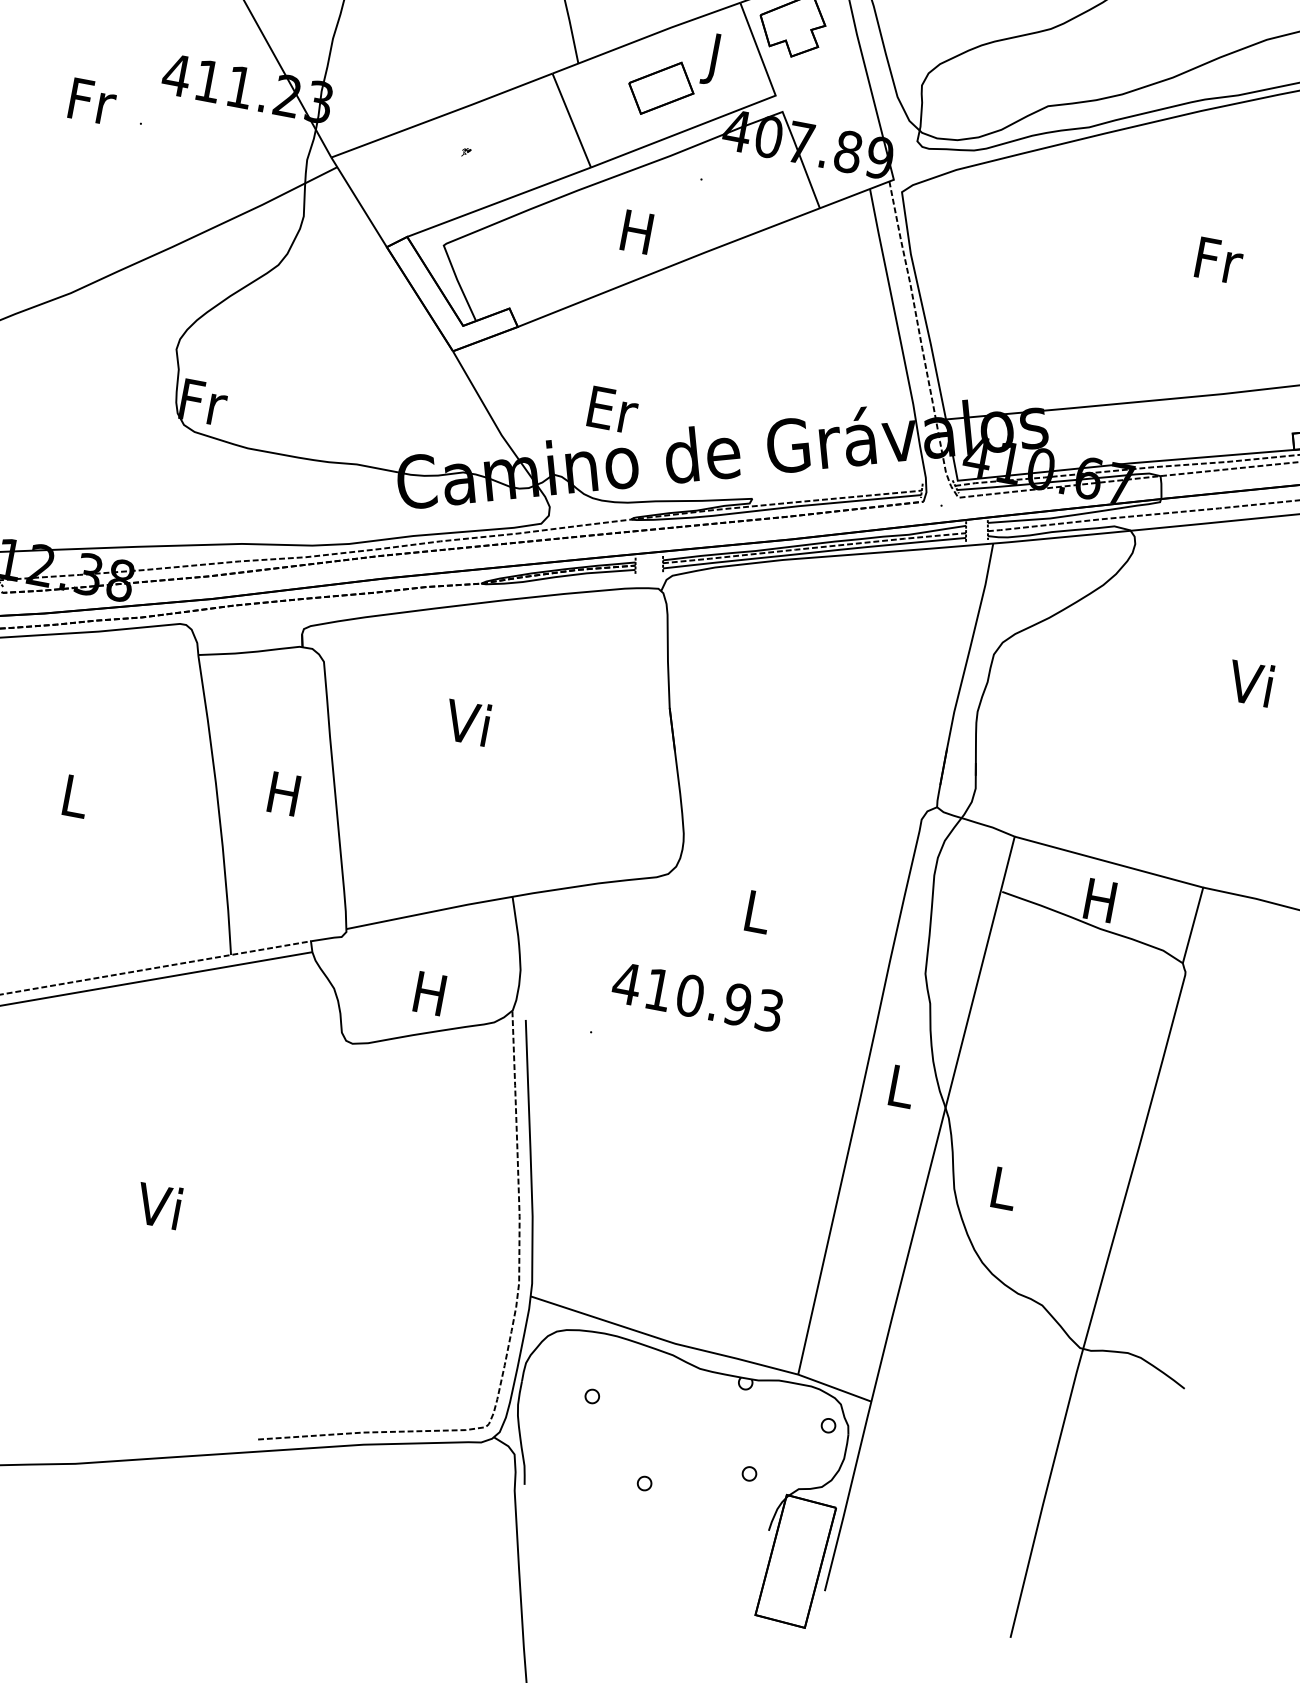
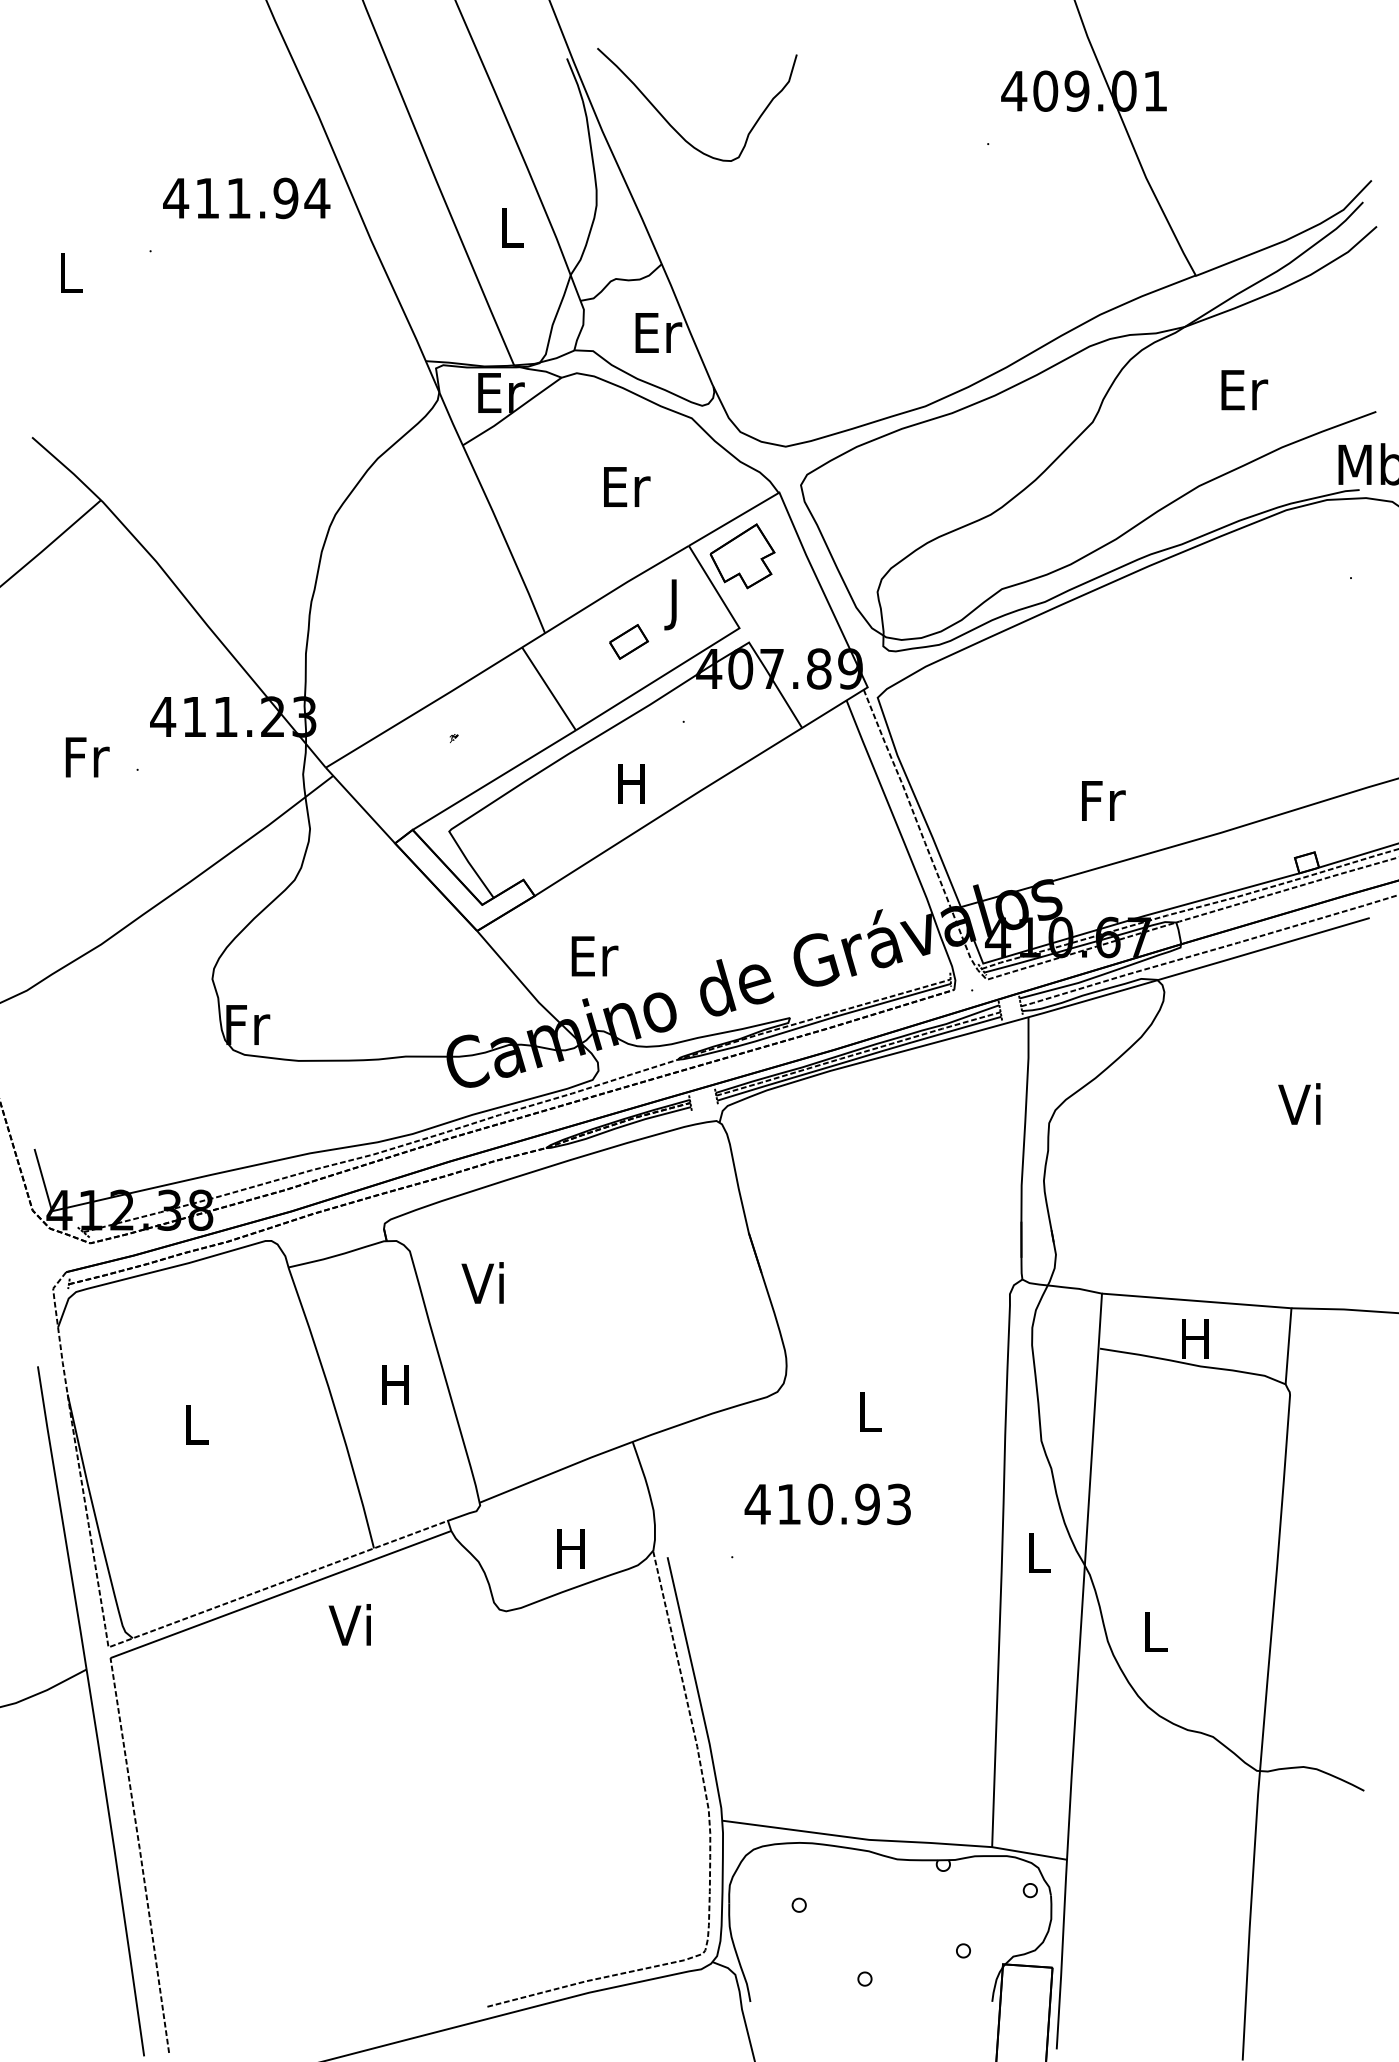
part: (661, 87) -> (628, 641), size x0.6
text: (1219, 260) -> (1103, 800), moved
text: (612, 410) -> (594, 956), moved
text: (467, 721) -> (482, 1282), moved
text: (158, 1204) -> (349, 1624), moved

